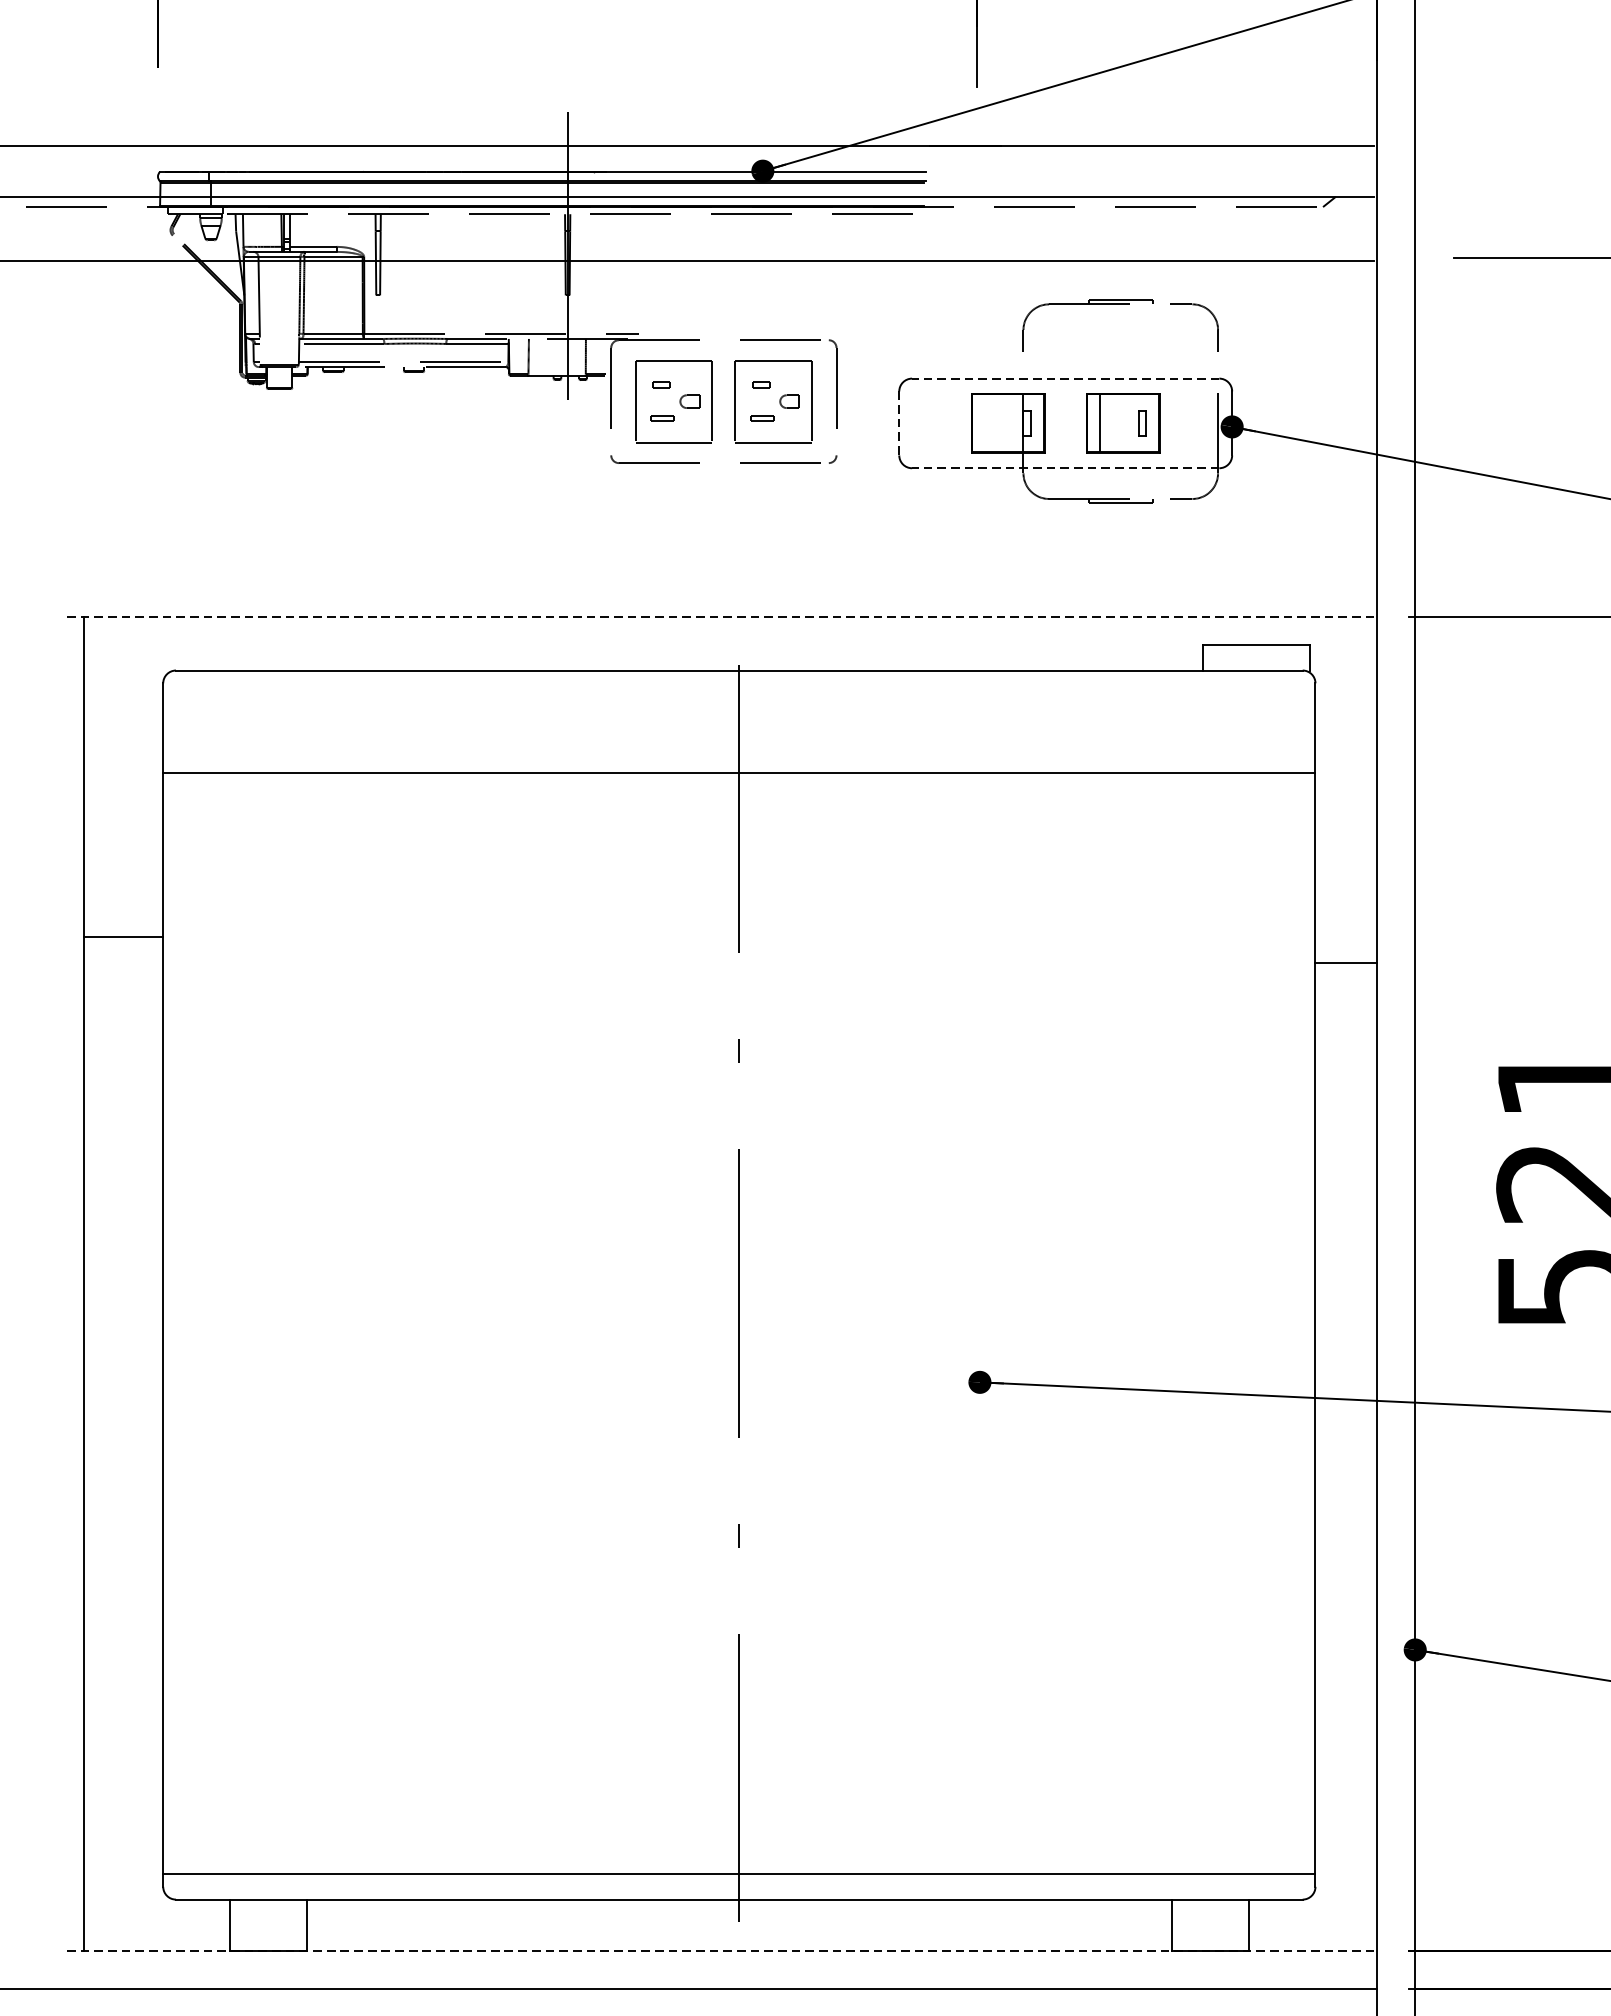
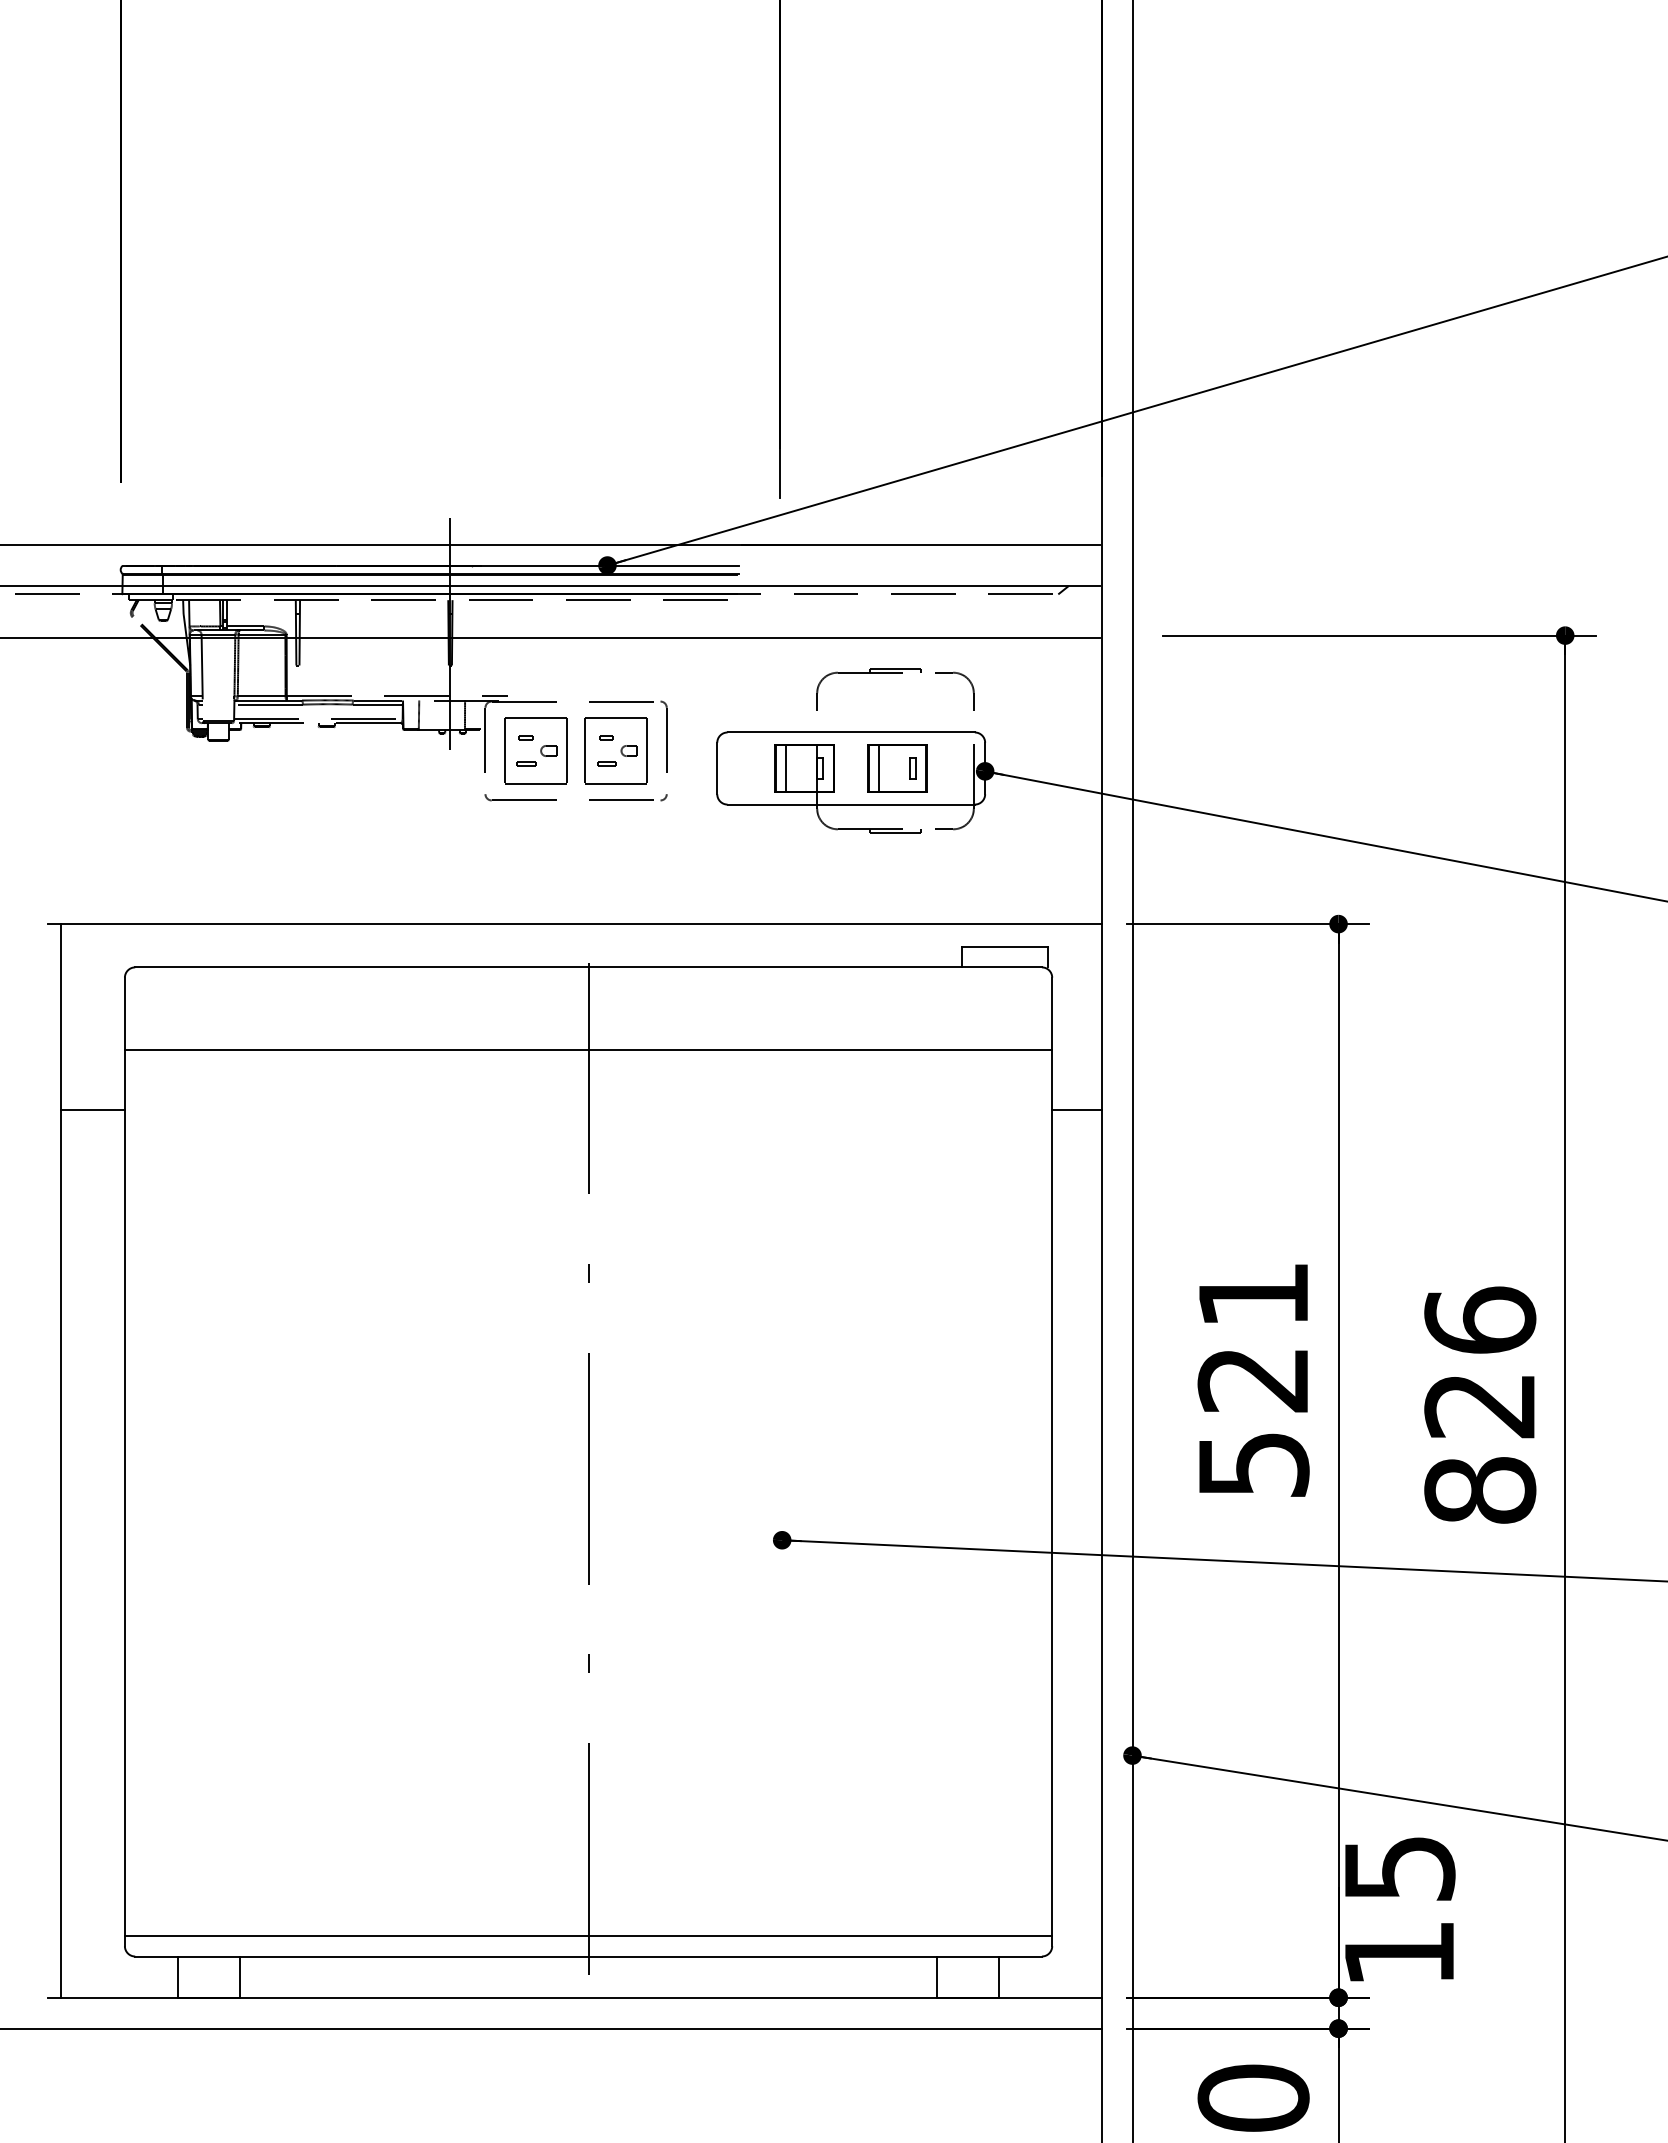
line: (1066, 378) -> (851, 732), dashed -> solid
line: (899, 423) -> (717, 768), dashed -> solid
line: (985, 423) -> (786, 768), added
line: (1066, 468) -> (851, 804), dashed -> solid
line: (723, 617) -> (575, 924), dashed -> solid
line: (122, 936) -> (92, 1109), moved
line: (1345, 962) -> (1076, 1109), moved
line: (723, 1950) -> (575, 1997), dashed -> solid

